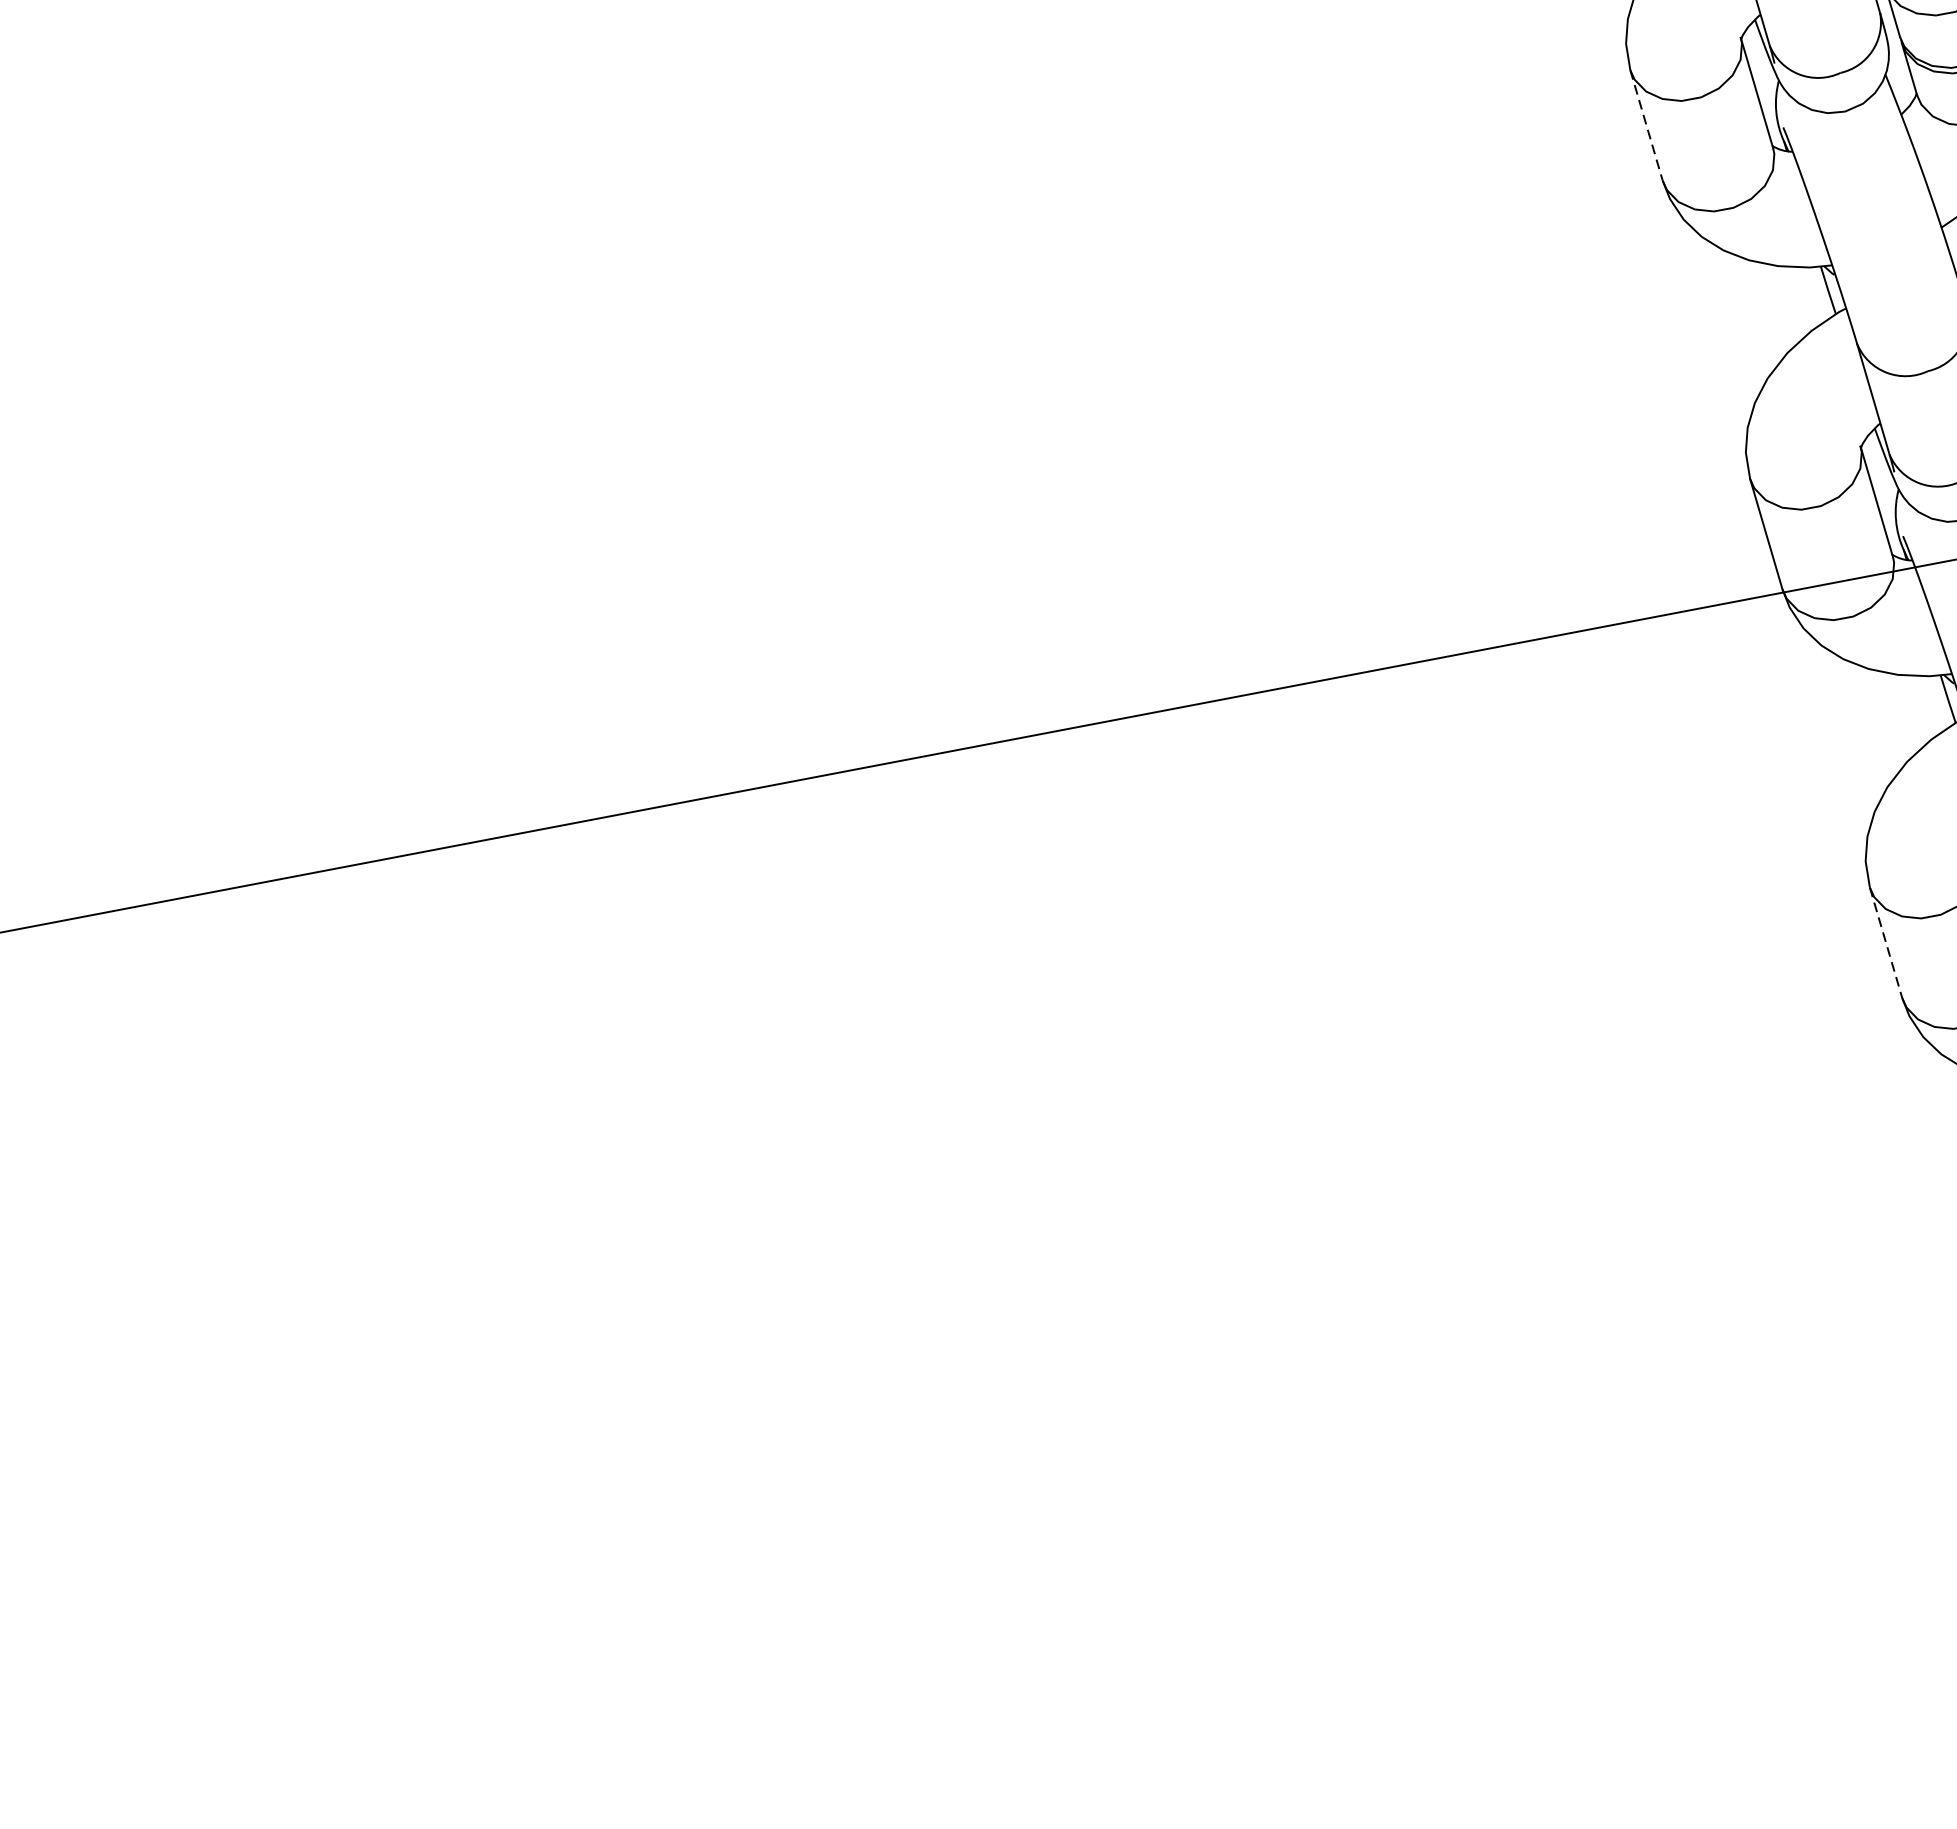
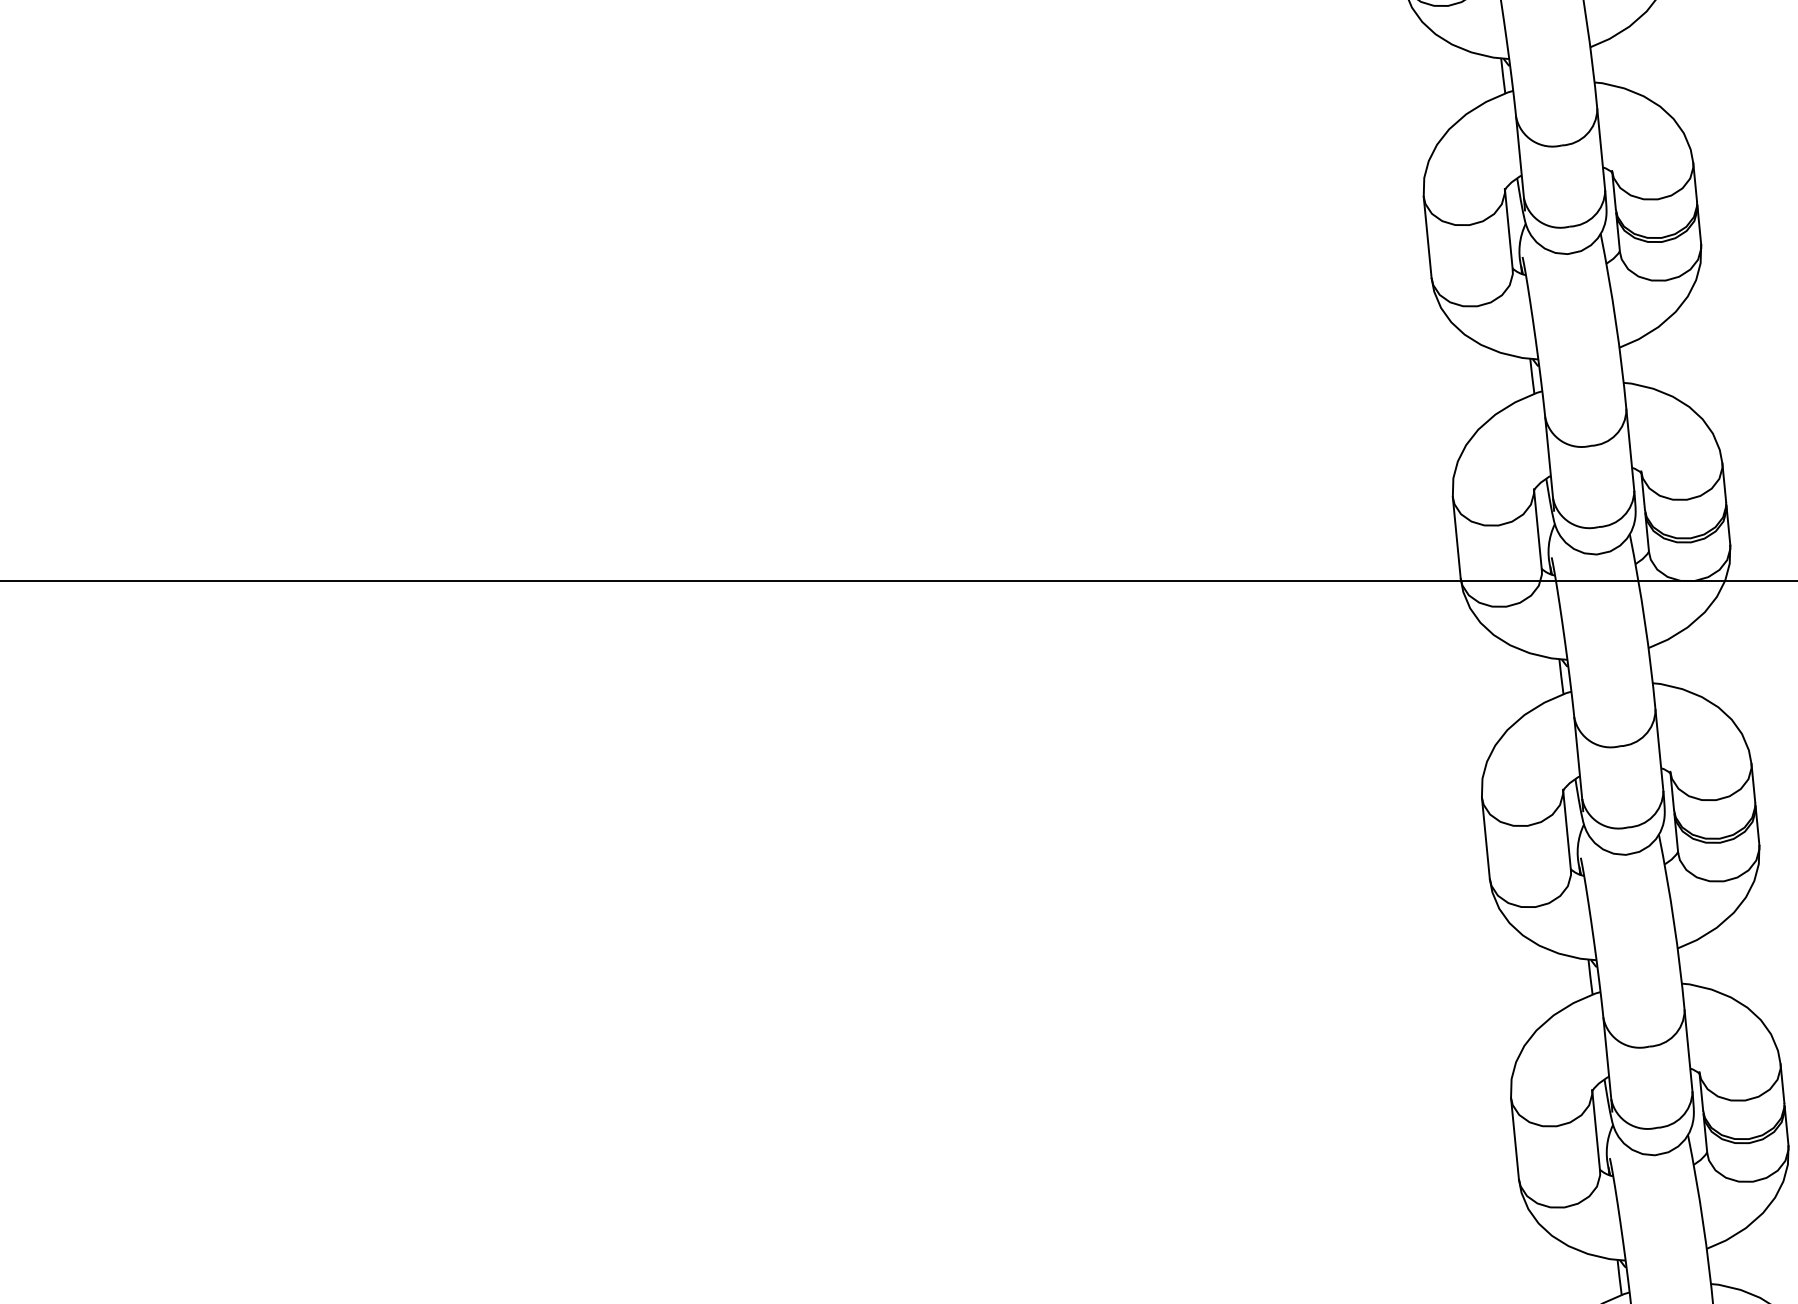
line: (1646, 125) -> (1427, 237), dashed -> solid
line: (1885, 943) -> (1485, 838), dashed -> solid

